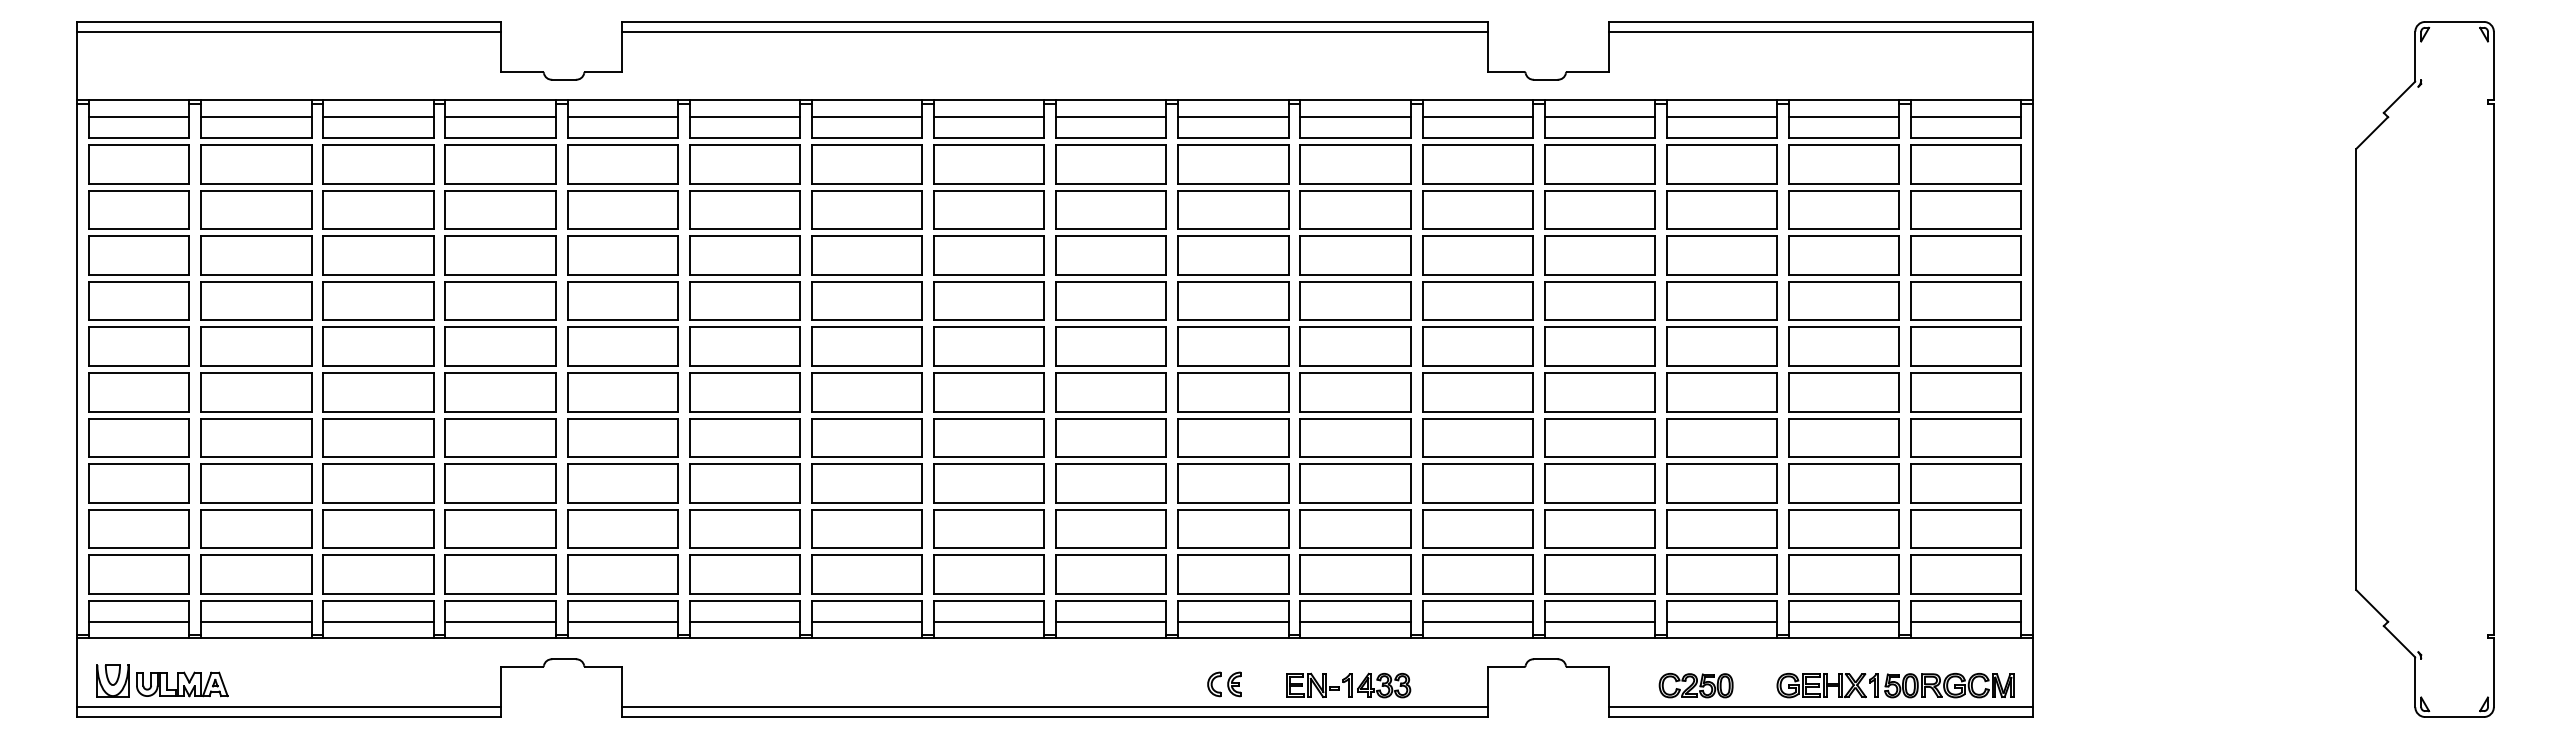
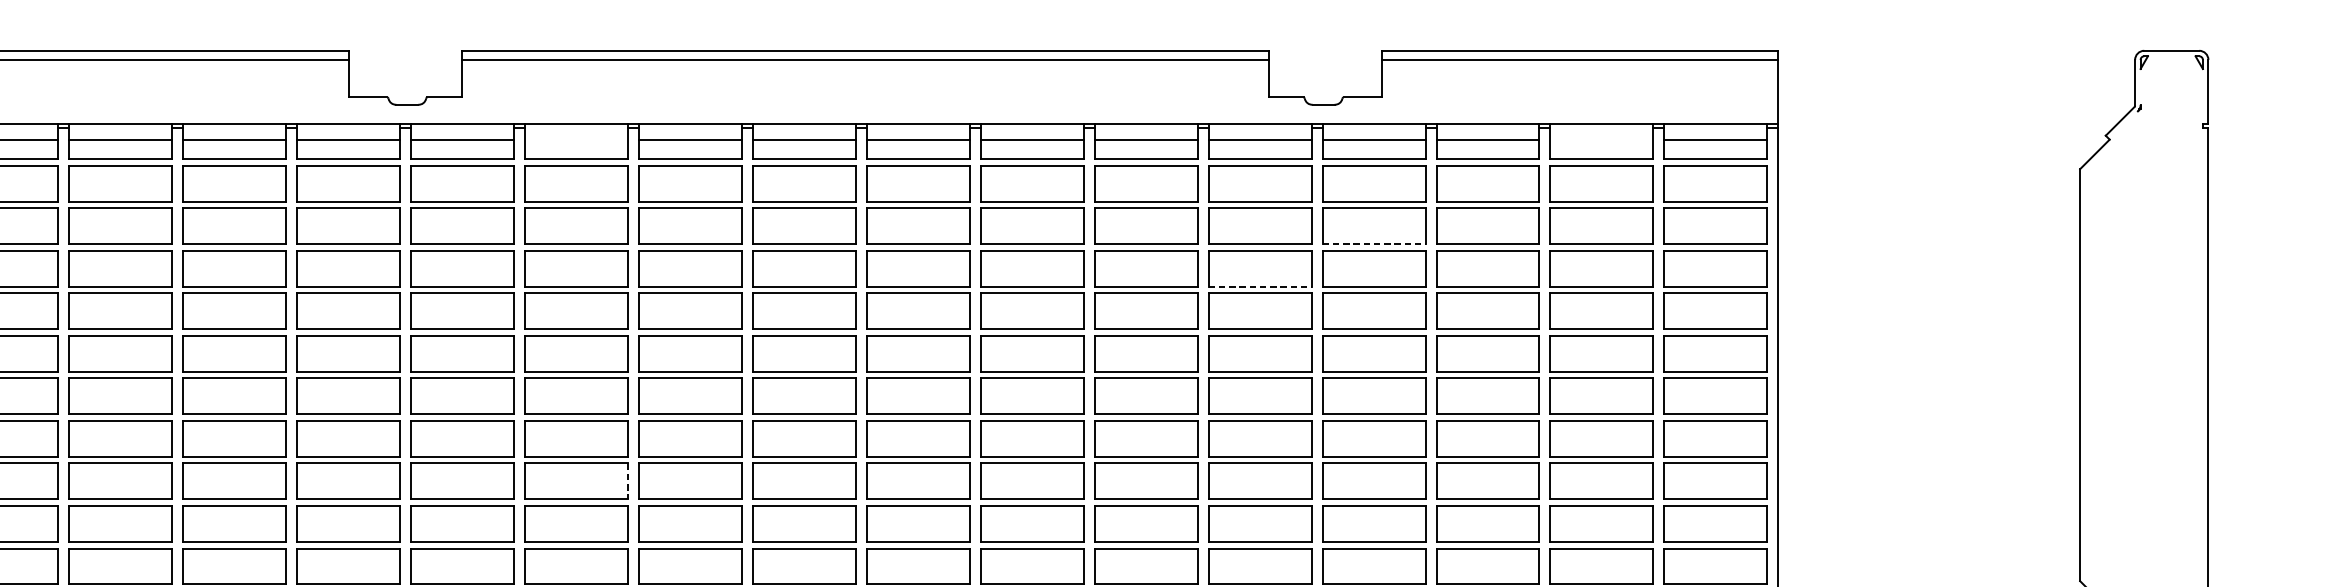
line: (744, 117) -> (575, 139), removed
line: (1843, 117) -> (1601, 139), removed
line: (1600, 229) -> (1374, 244), solid -> dashed
line: (1478, 274) -> (1260, 286), solid -> dashed
line: (800, 483) -> (628, 481), solid -> dashed

